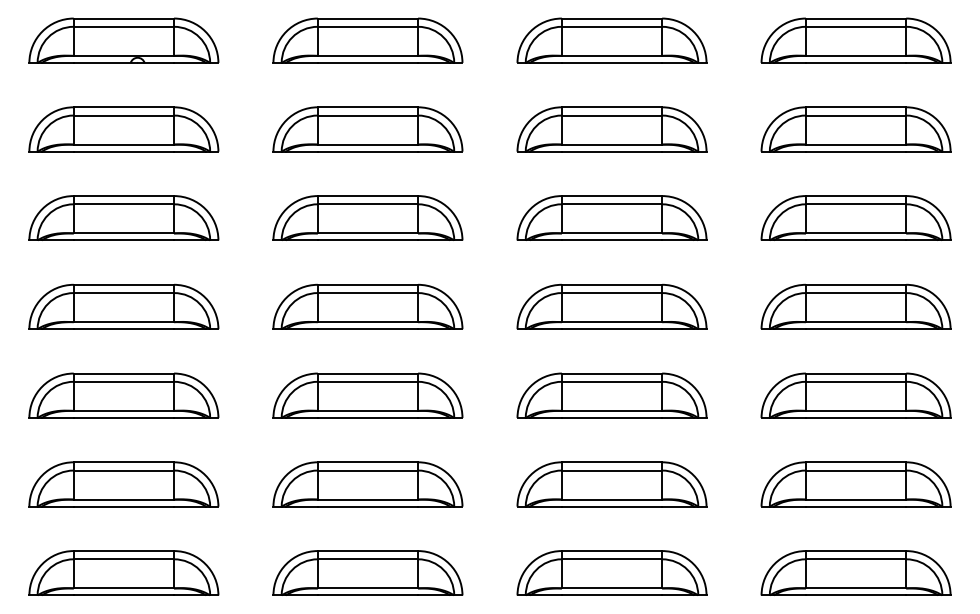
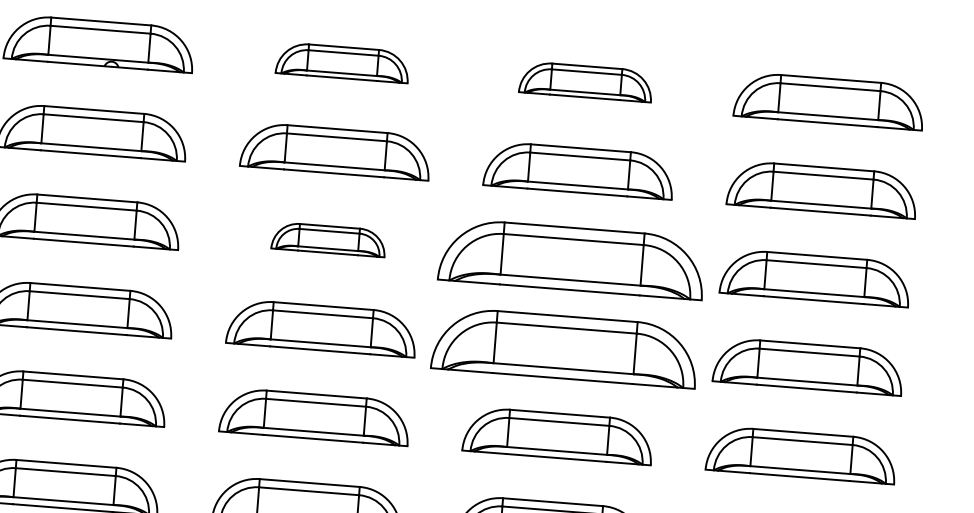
part: (367, 40) -> (342, 62), size x0.7
part: (611, 40) -> (585, 81), size x0.7
part: (367, 217) -> (328, 238), size x0.6
part: (611, 217) -> (571, 258), size x1.4
part: (611, 306) -> (564, 346), size x1.4

